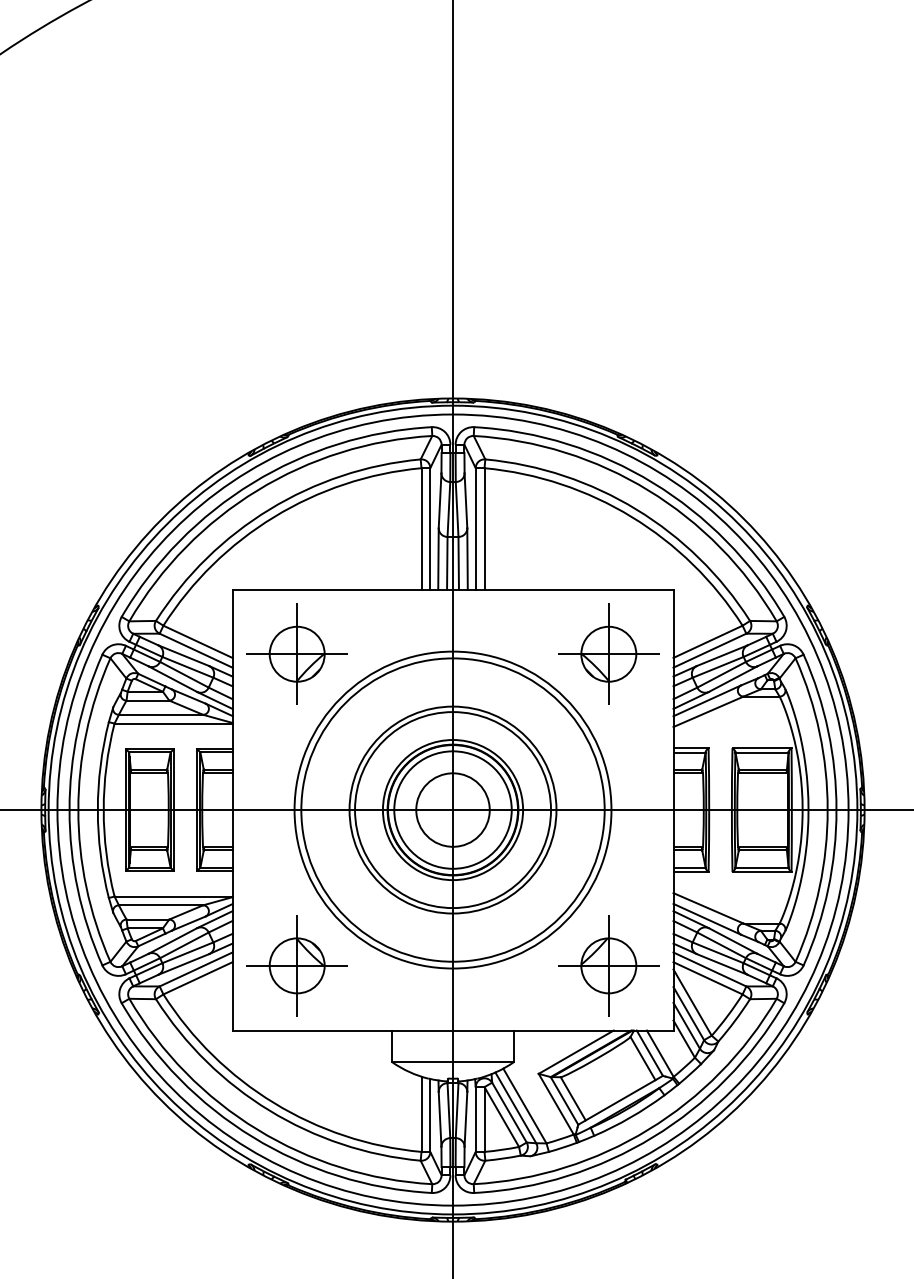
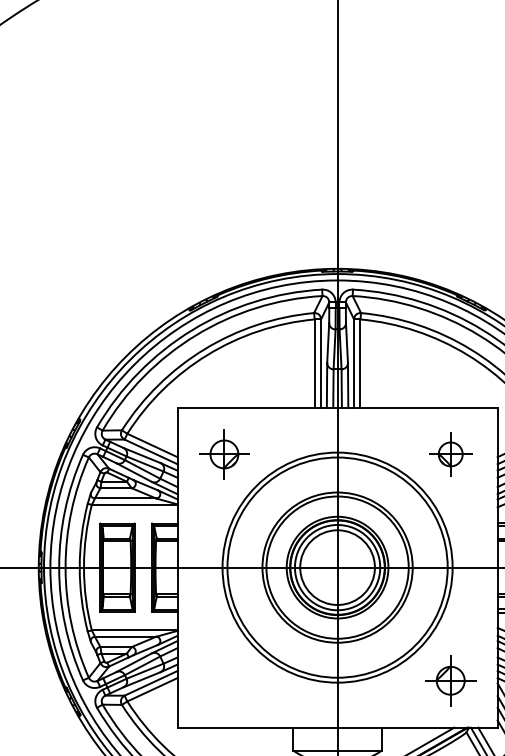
part: (296, 653) -> (223, 453), size x0.7
part: (608, 653) -> (450, 453), size x0.6
circle: (452, 809) -> (337, 567), size x1.4
part: (296, 965) -> (223, 680), removed
part: (608, 965) -> (450, 680), size x0.7

